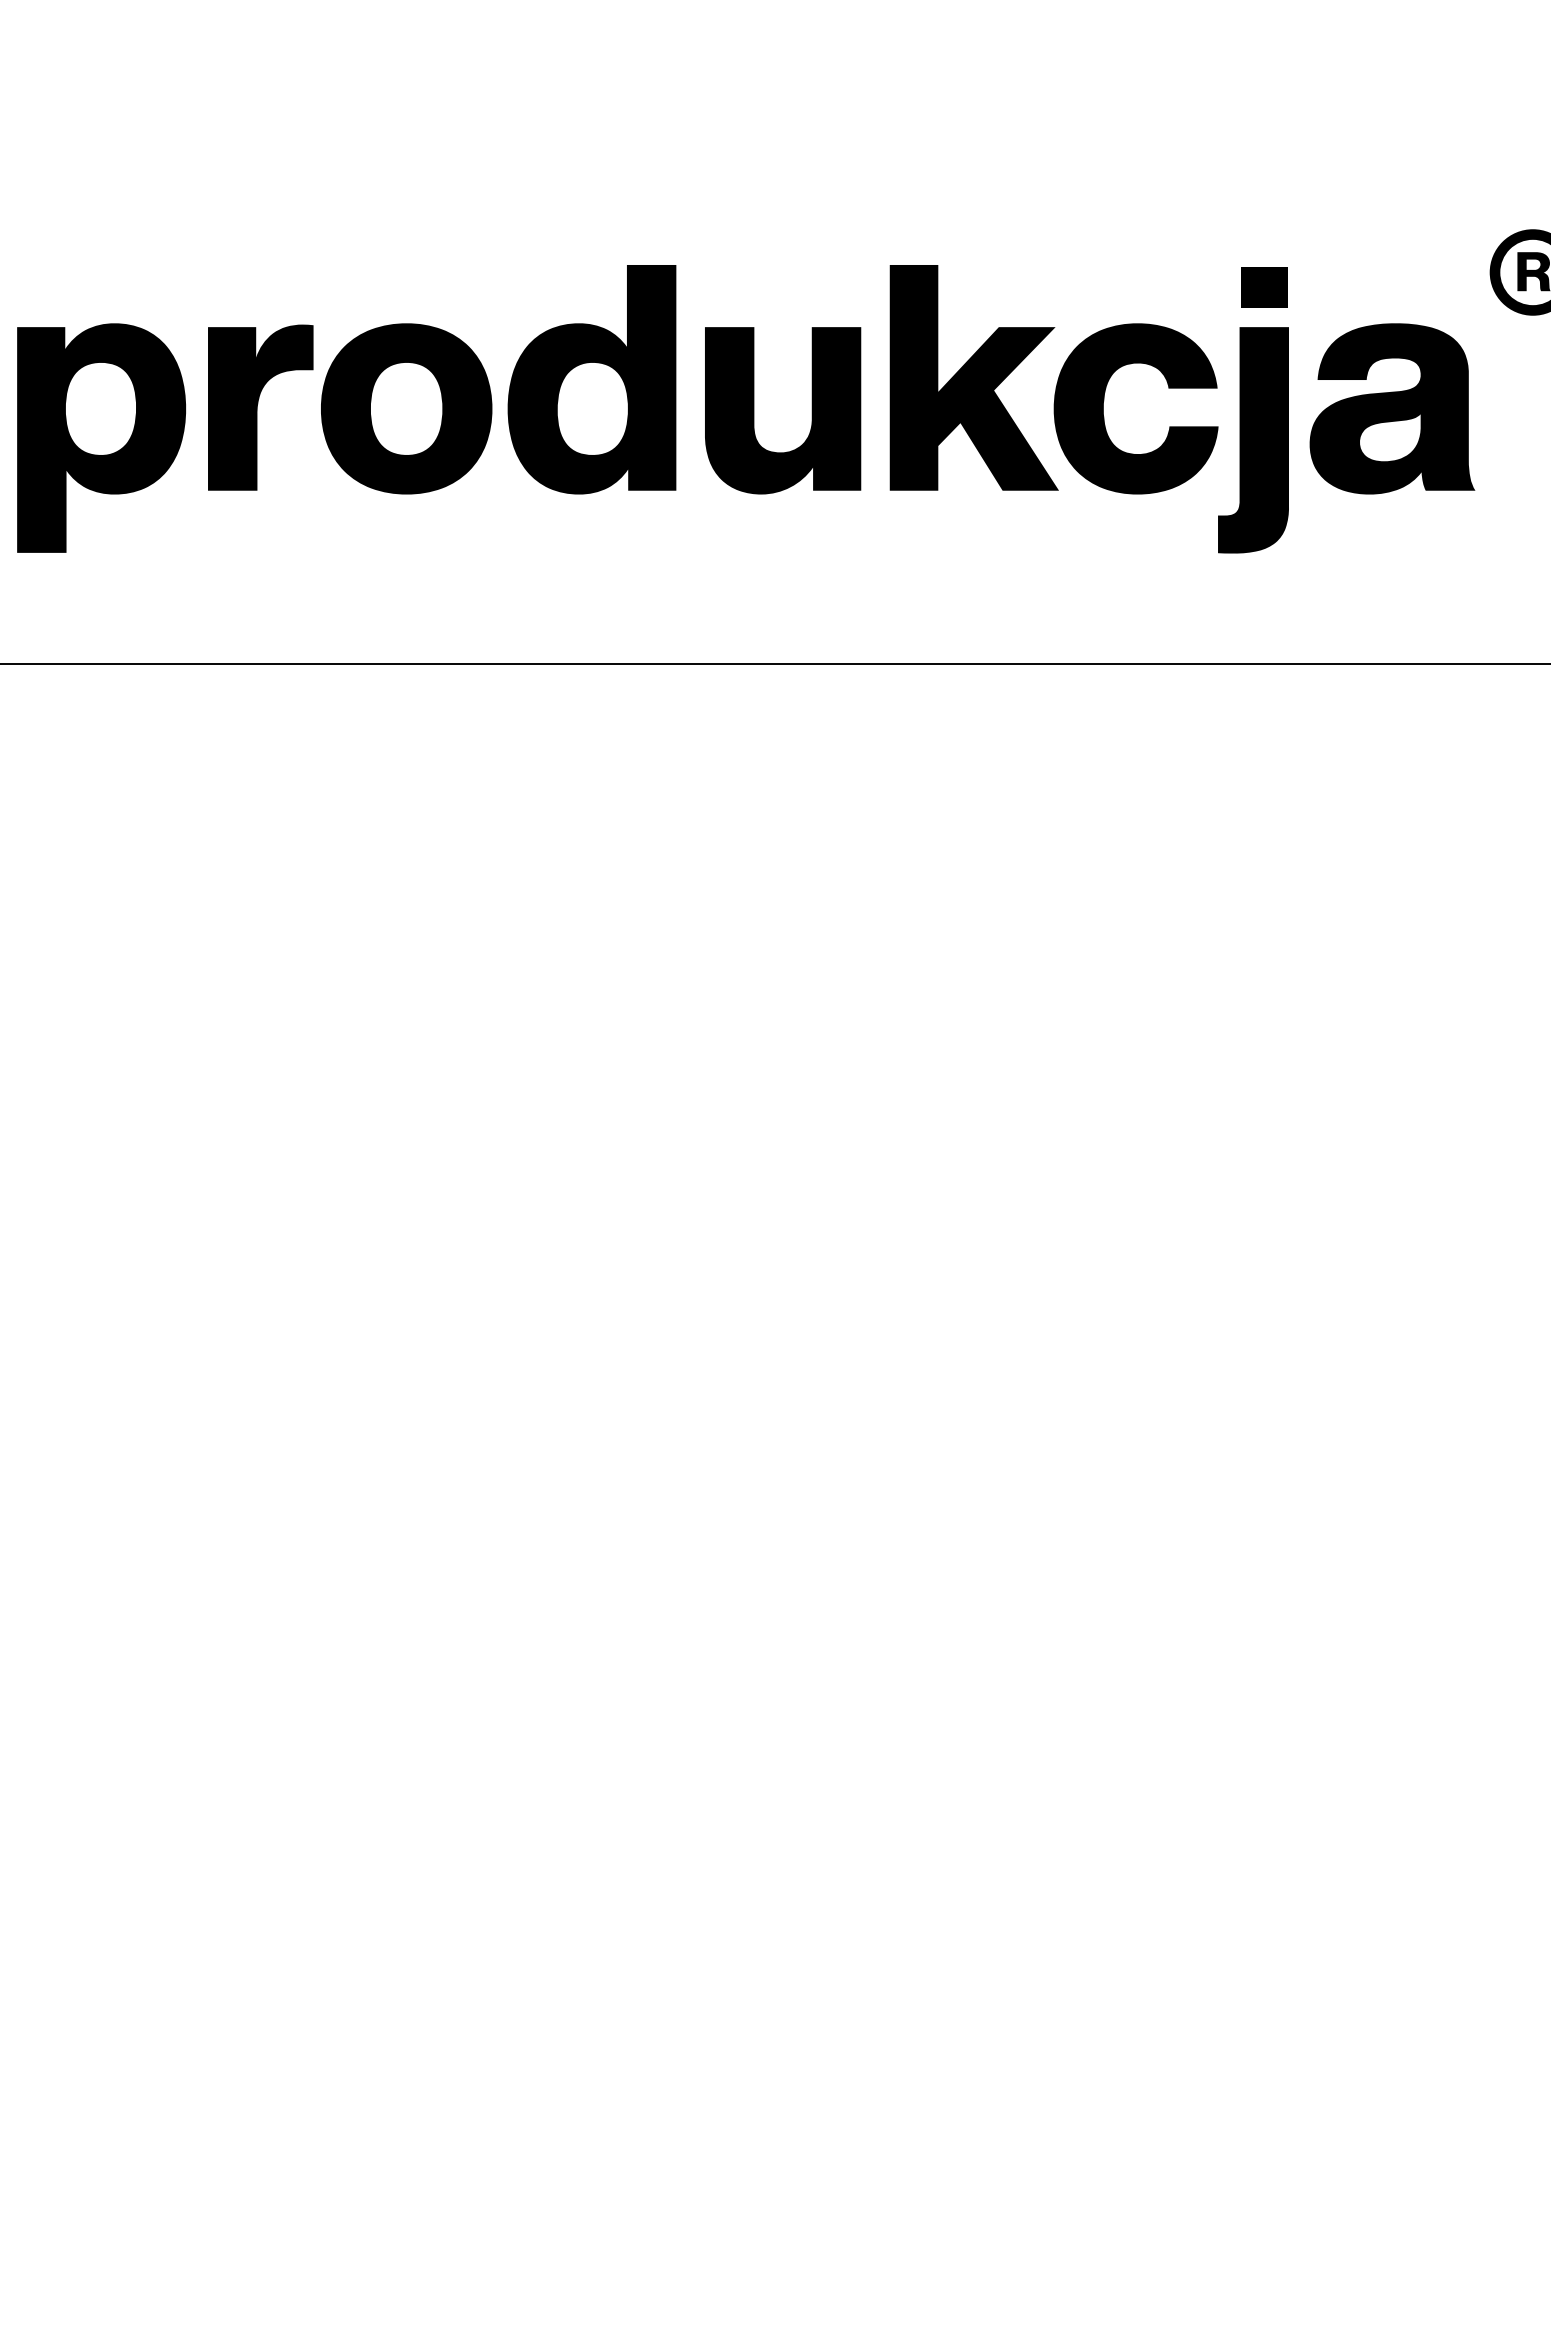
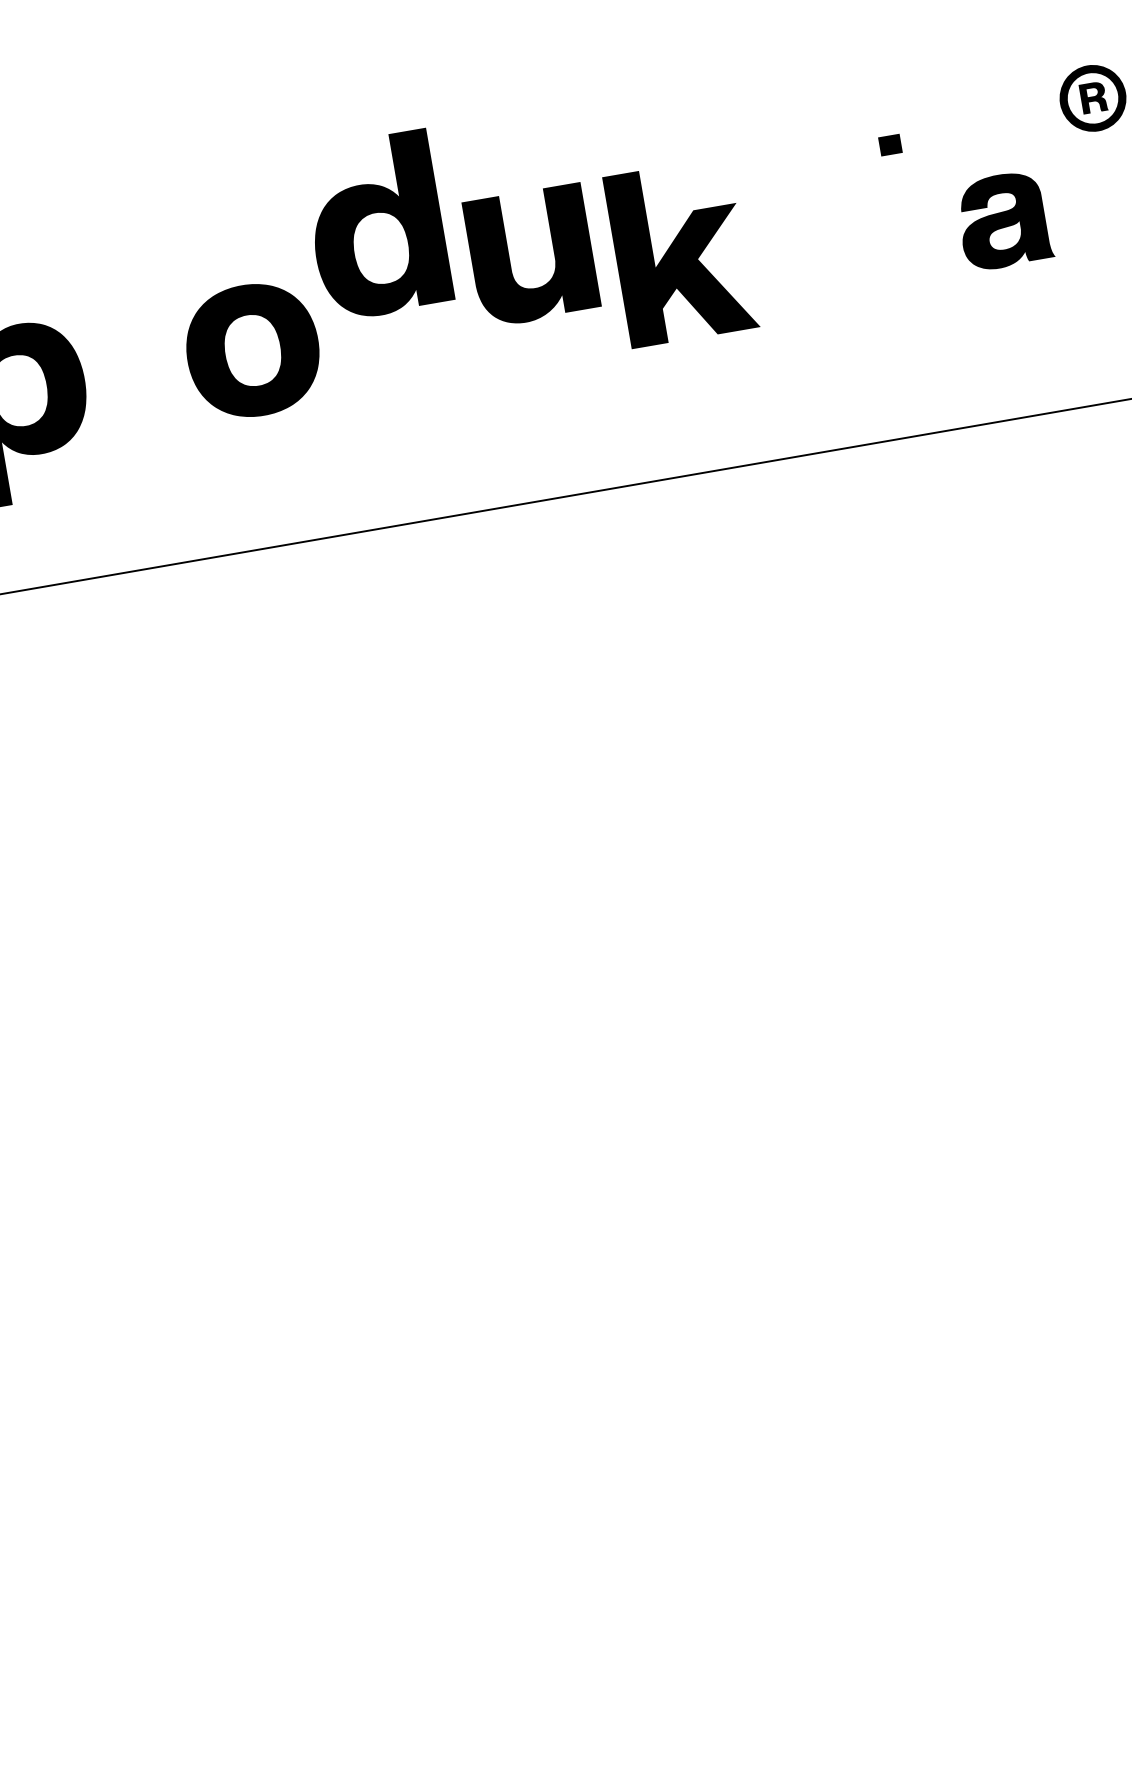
part: (1264, 287) -> (890, 145), size x0.6
part: (591, 379) -> (376, 226), moved
part: (1104, 401) -> (783, 253), removed
fill: (260, 407) -> (141, 368), removed
part: (1392, 408) -> (1003, 220), size x0.7
part: (811, 410) -> (553, 252), moved
fill: (1253, 440) -> (902, 263), removed

